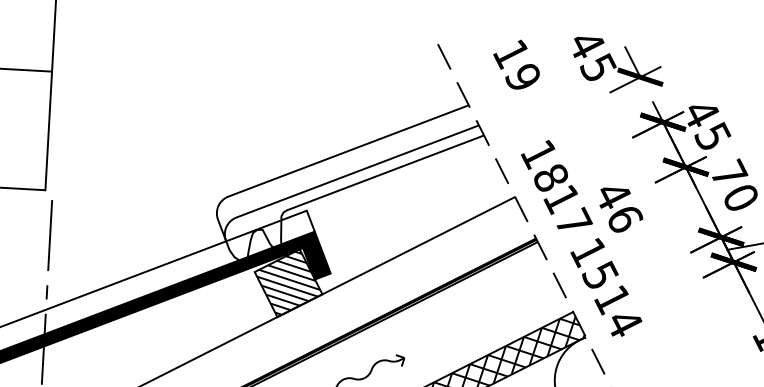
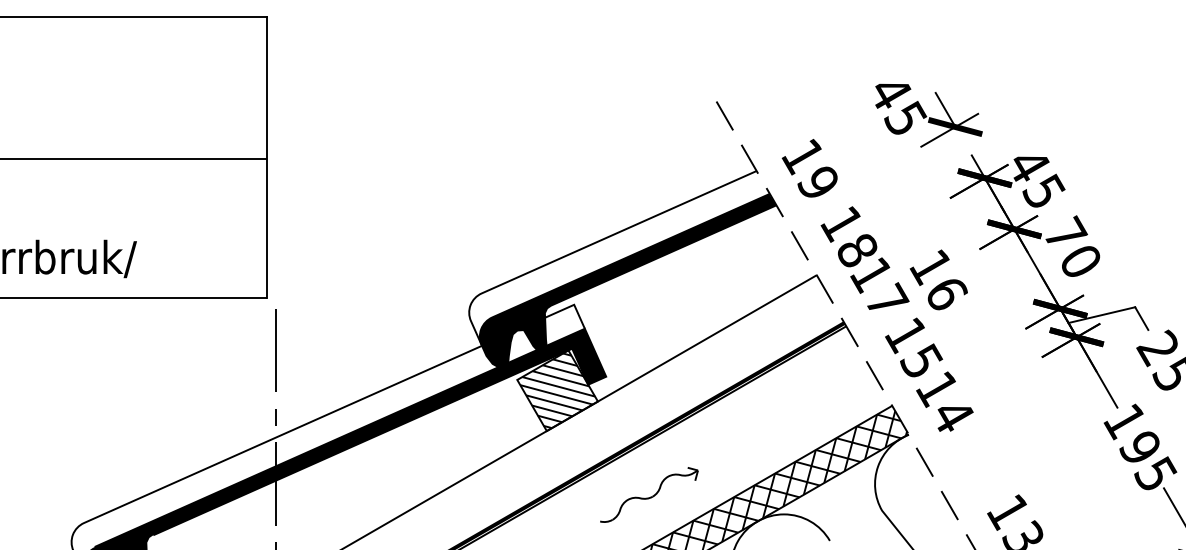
text: (516, 64) -> (809, 168), moved
fill: (353, 193) -> (627, 281), added
text: (612, 195) -> (930, 267), 46 -> 16

